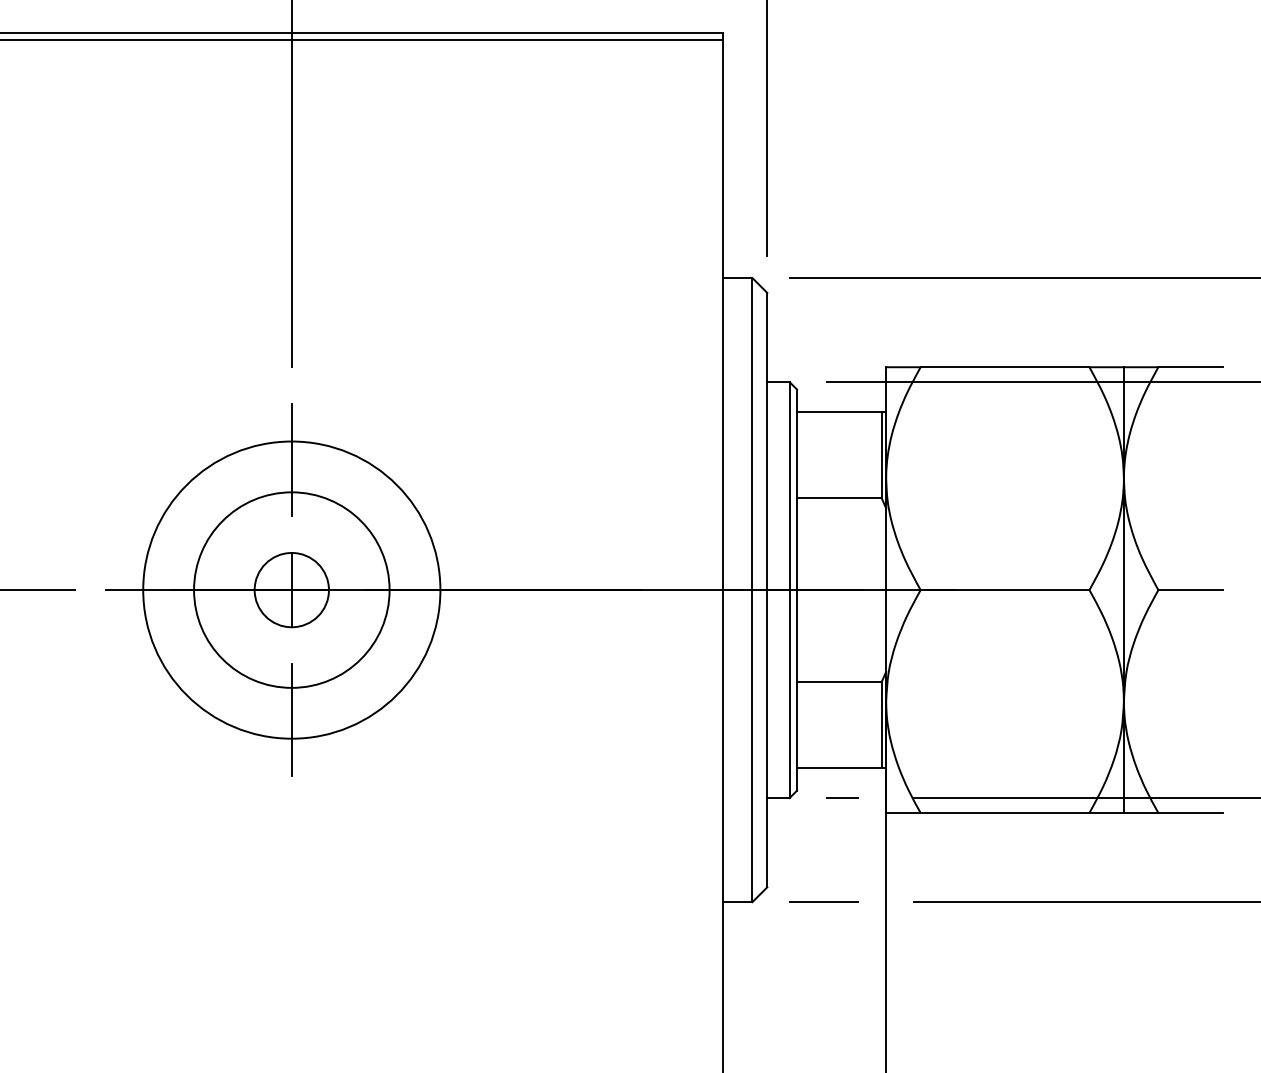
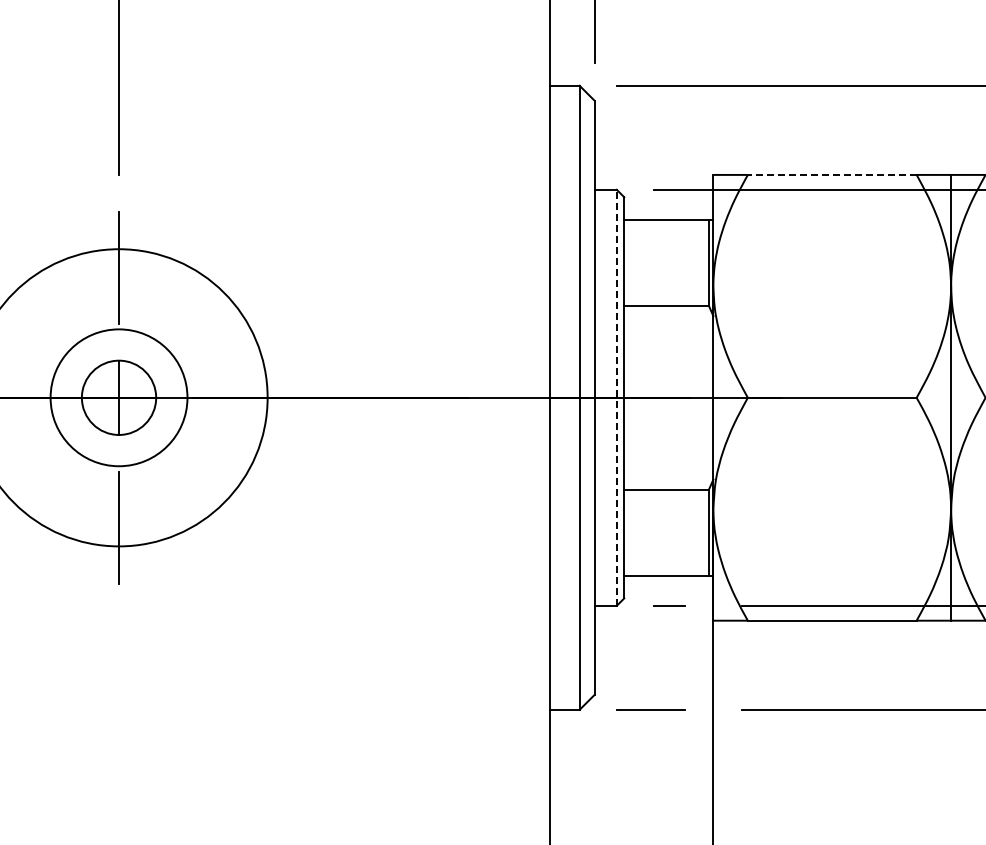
line: (1004, 367) -> (831, 175), solid -> dashed
circle: (291, 589) -> (118, 397), size x0.7
line: (789, 589) -> (616, 397), solid -> dashed

